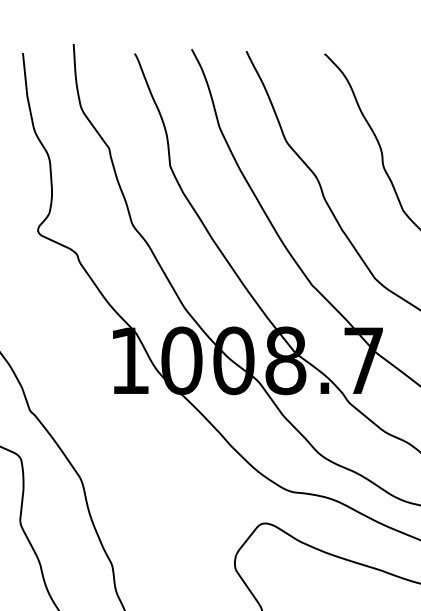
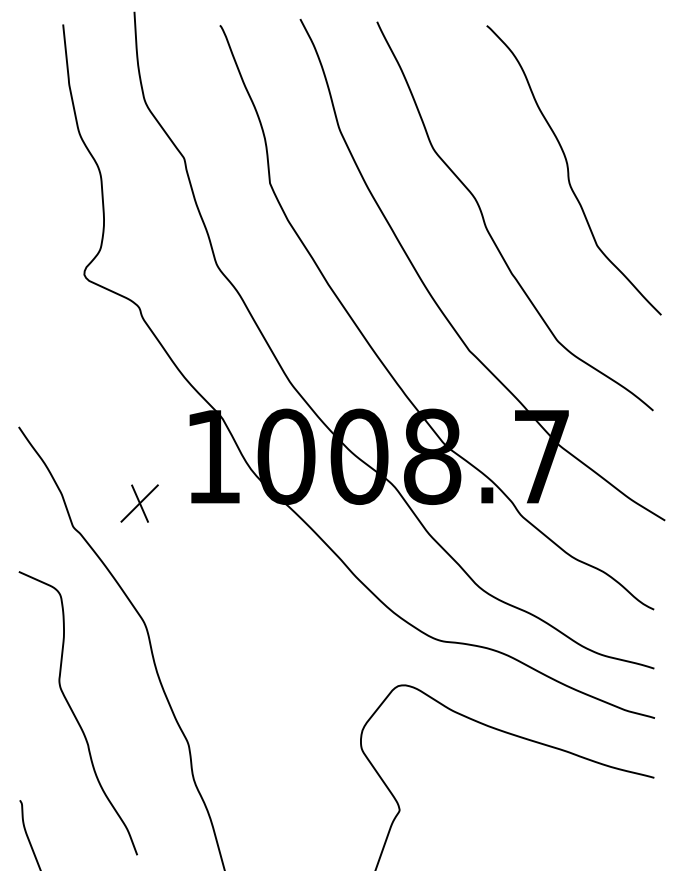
part: (77, 394) -> (139, 503), added

